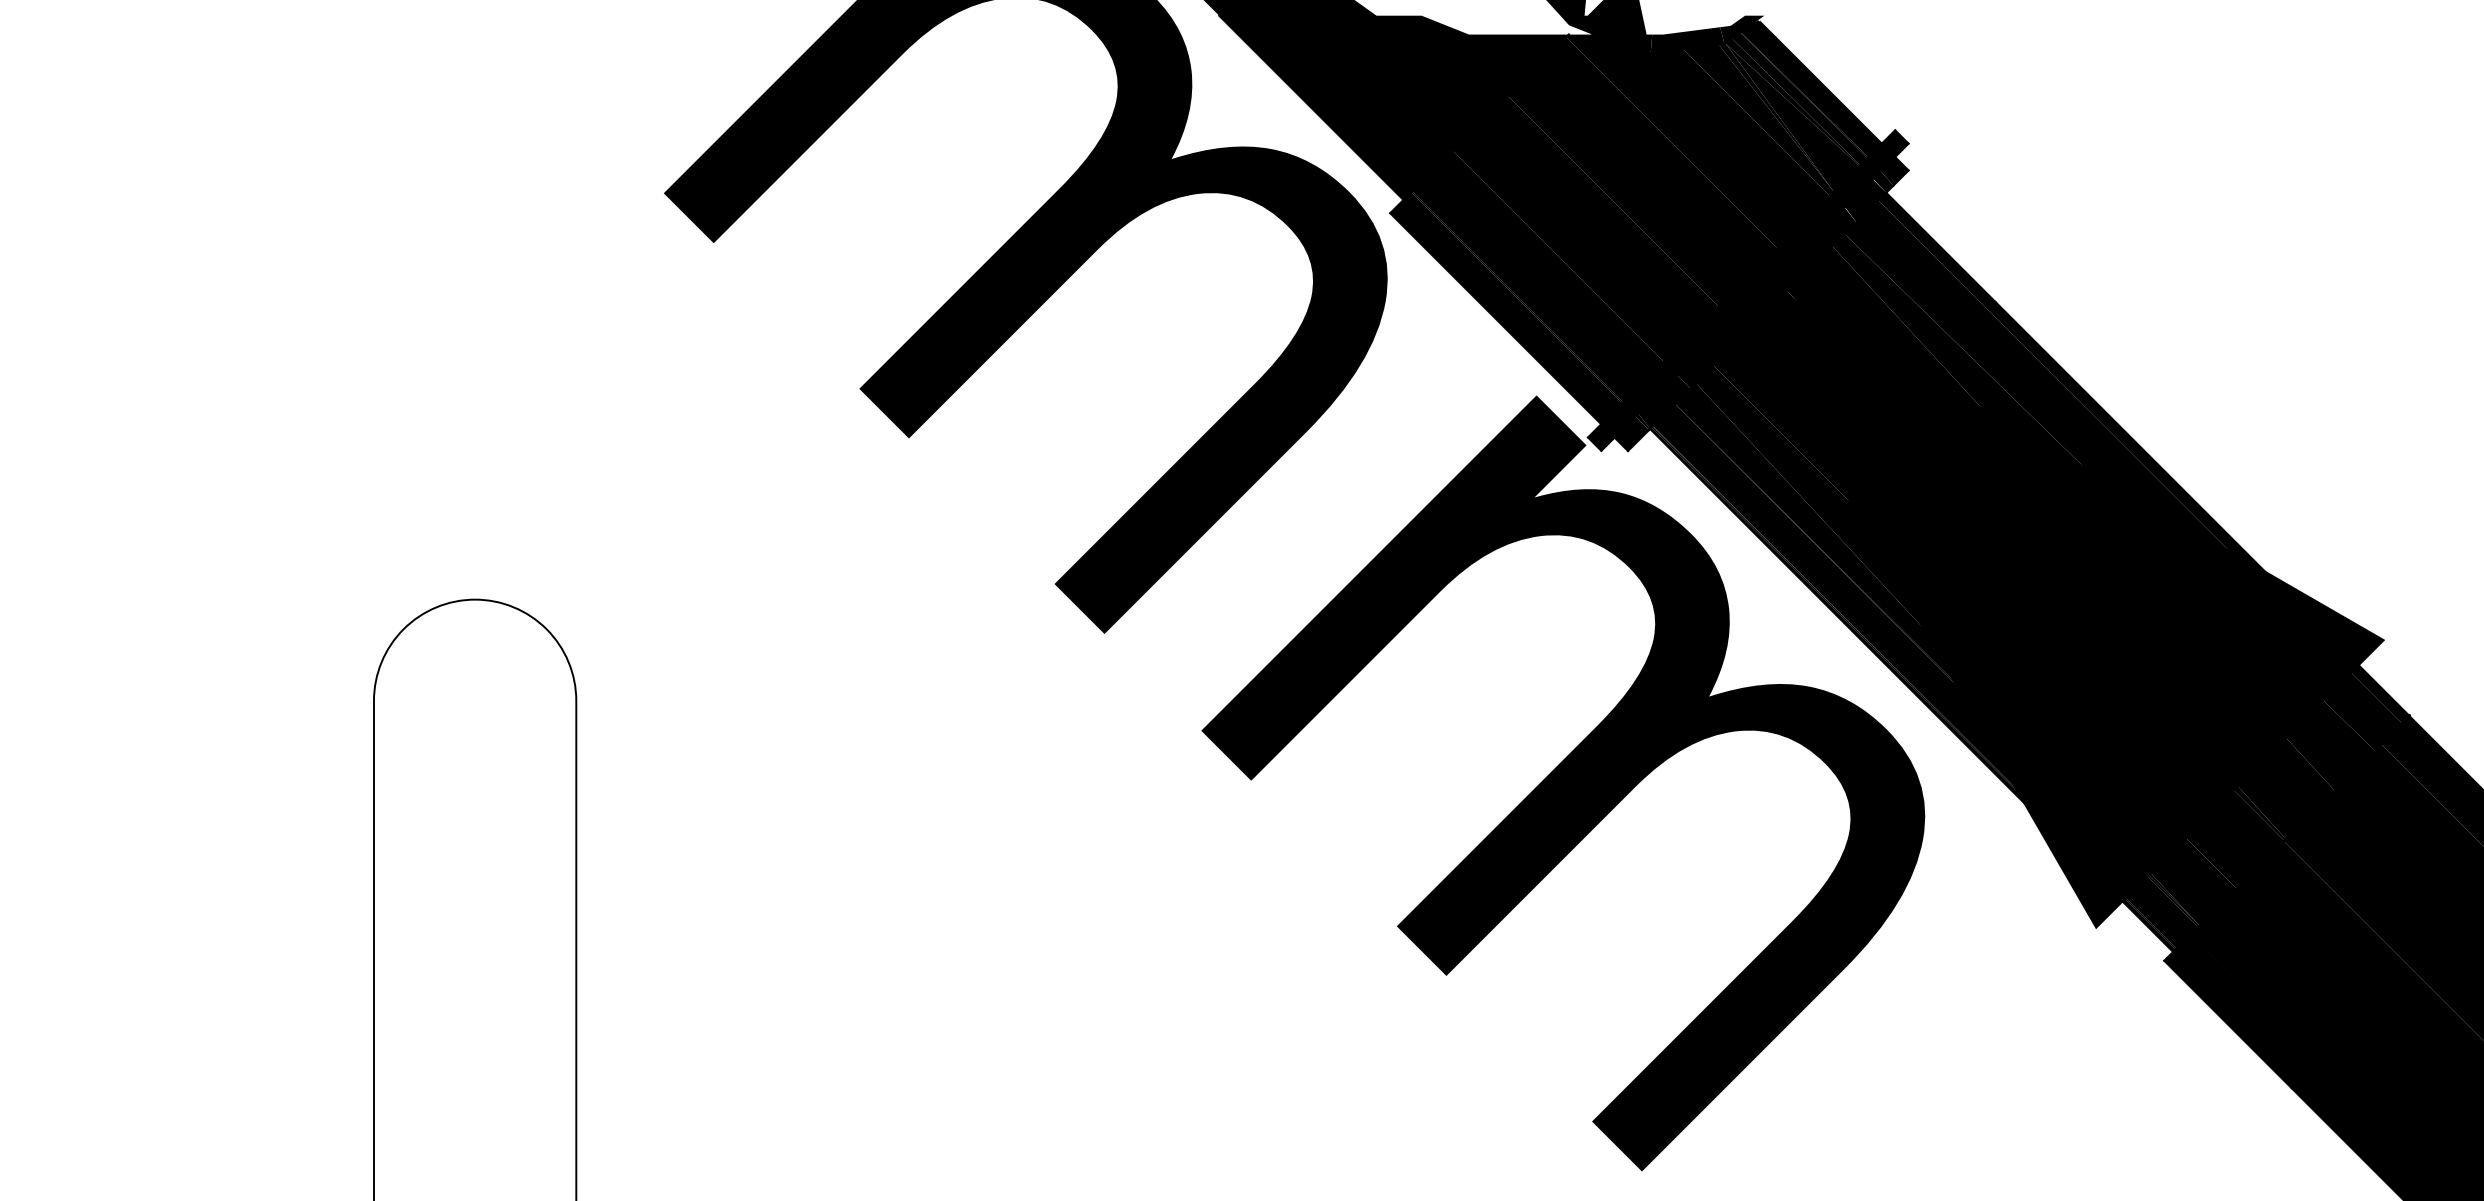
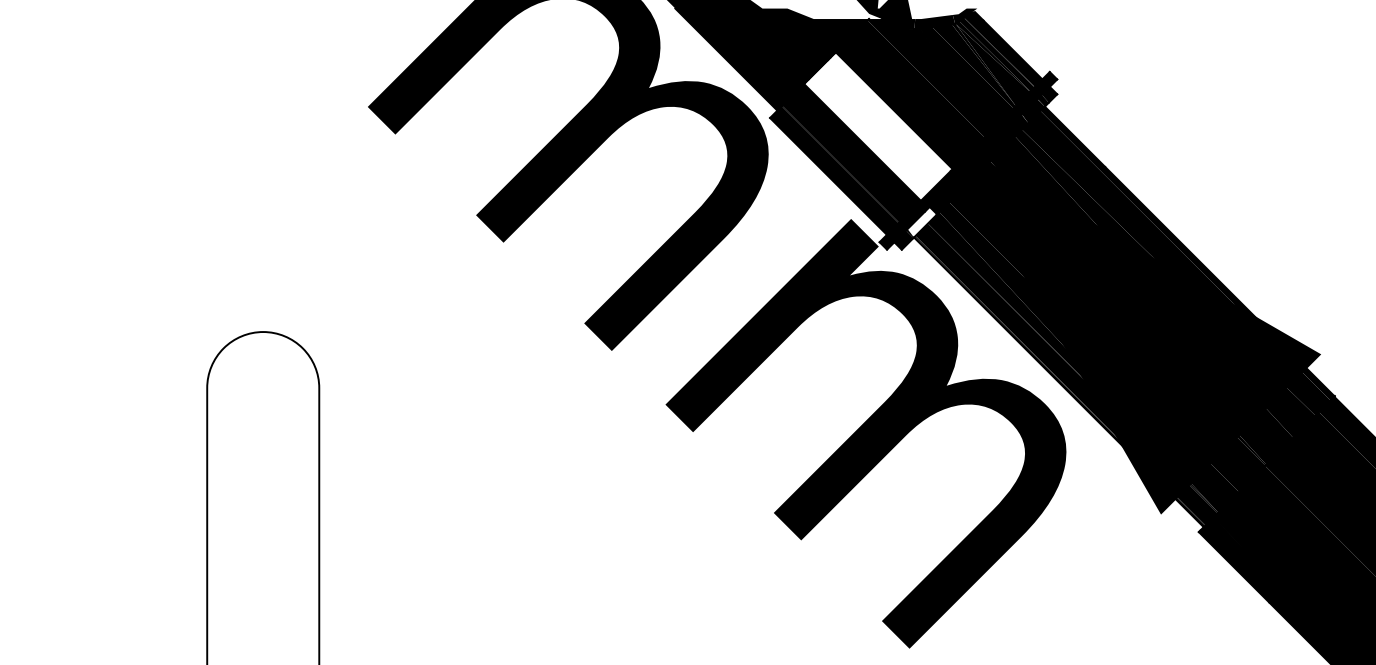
fill: (1585, 228) -> (878, 126), removed
fill: (1663, 401) -> (921, 222), removed

